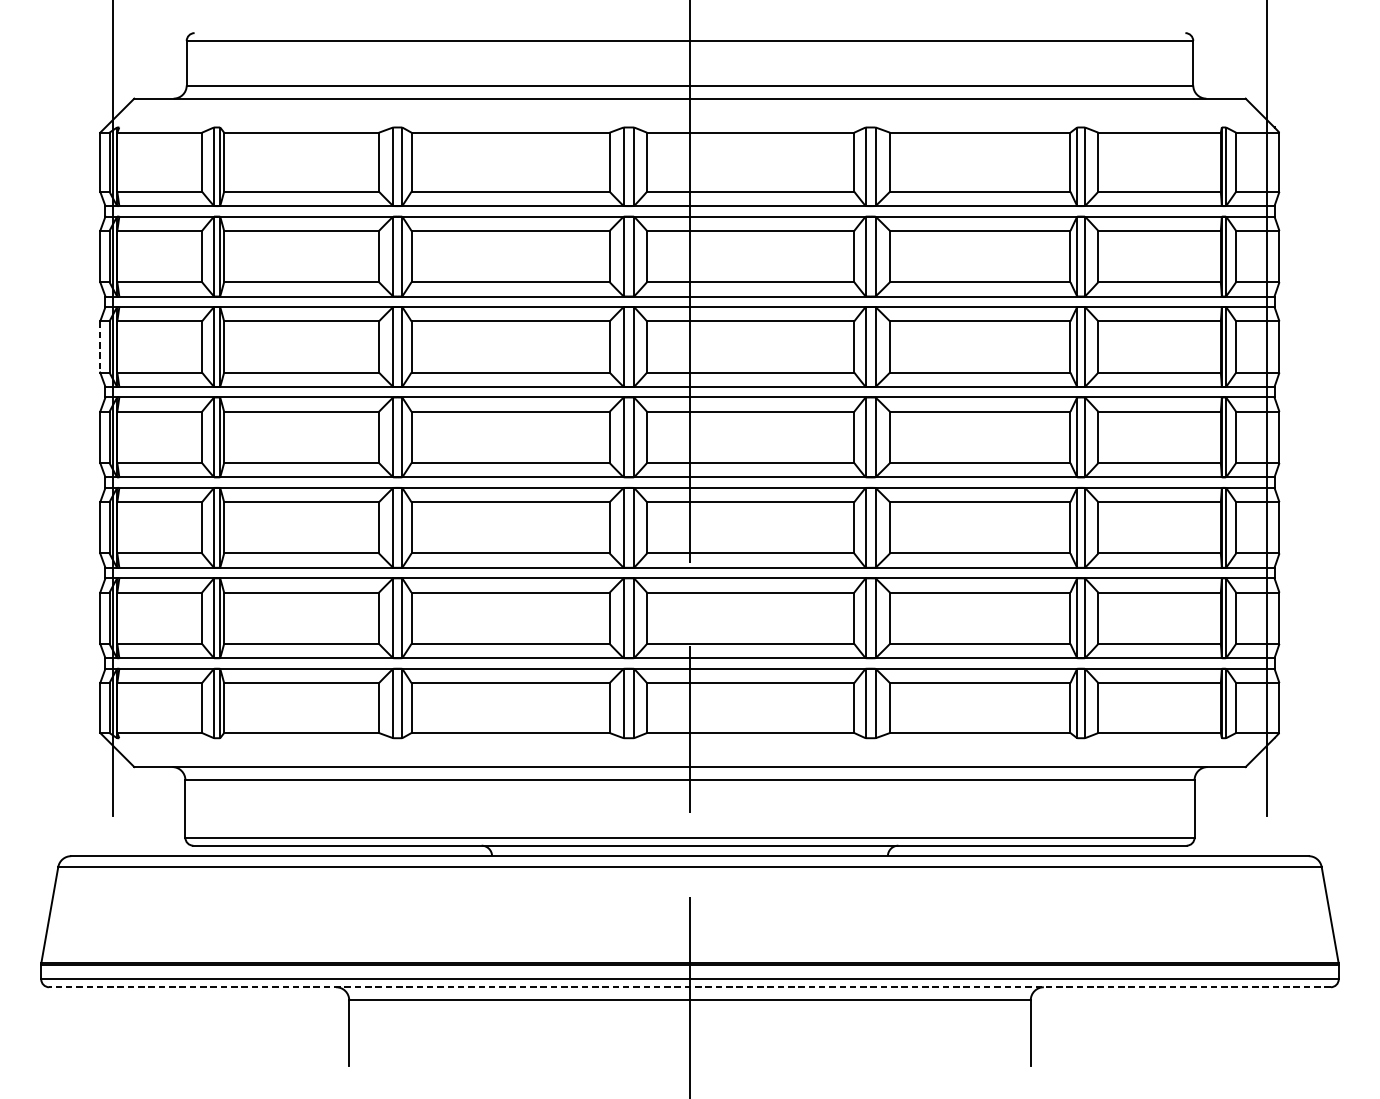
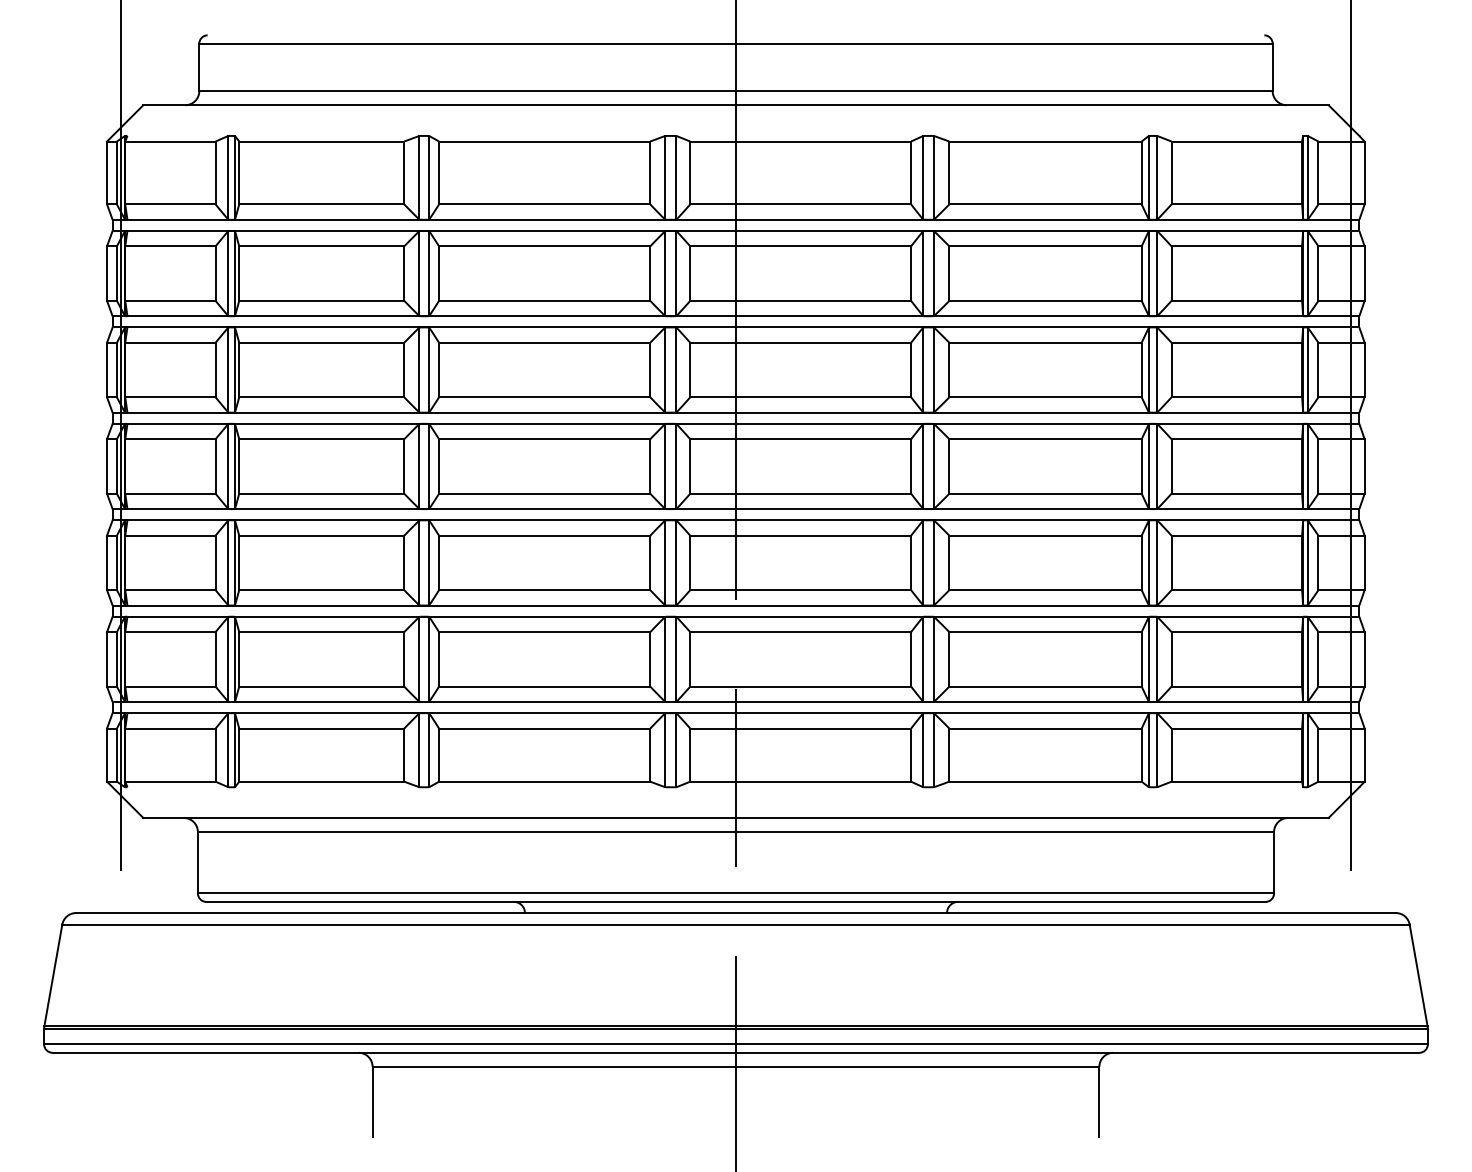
line: (100, 347) -> (107, 370), dashed -> solid
line: (689, 986) -> (735, 1052), dashed -> solid

